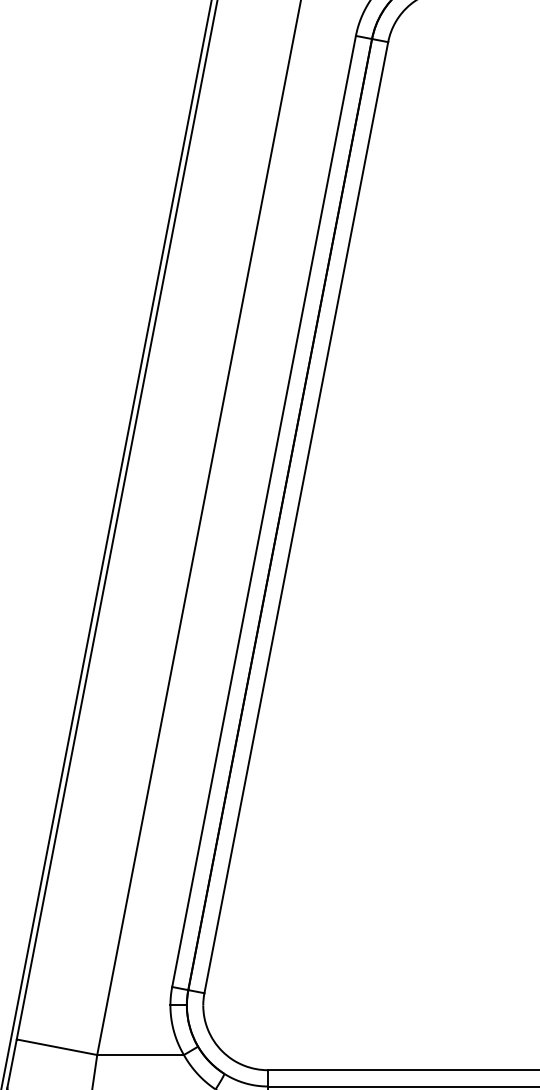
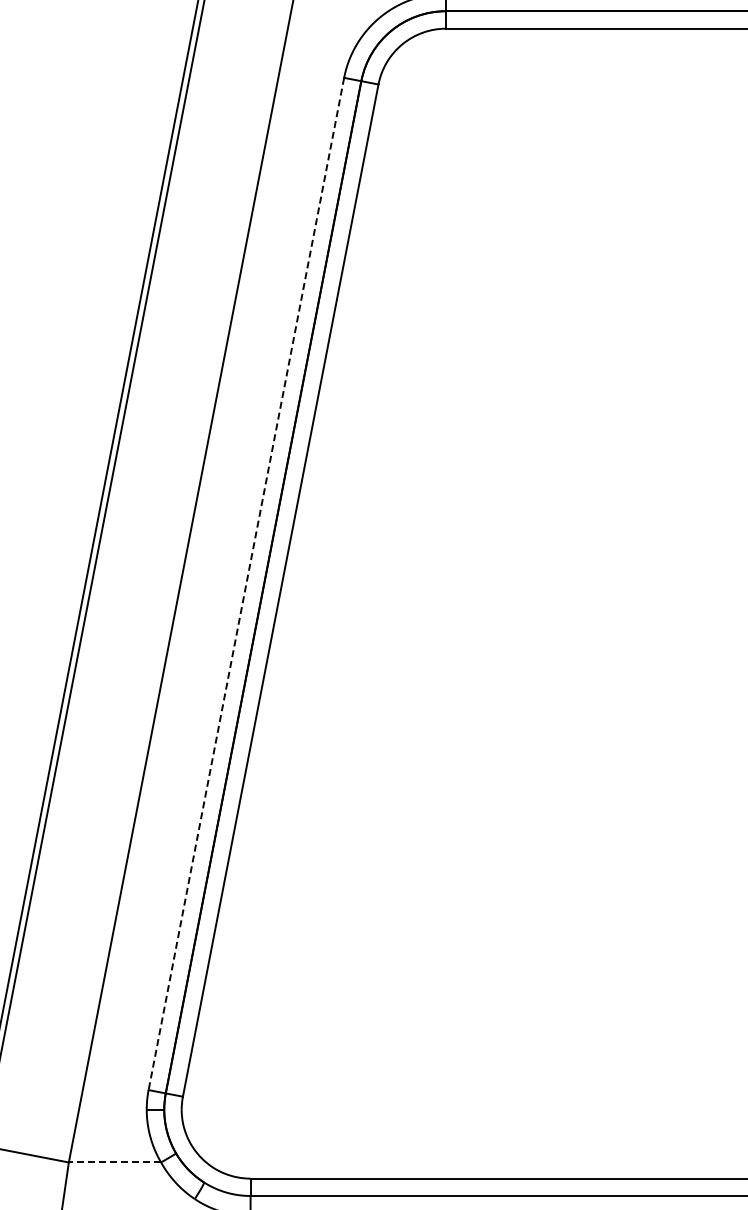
line: (264, 511) -> (246, 584), solid -> dashed
line: (140, 1055) -> (114, 1162), solid -> dashed

